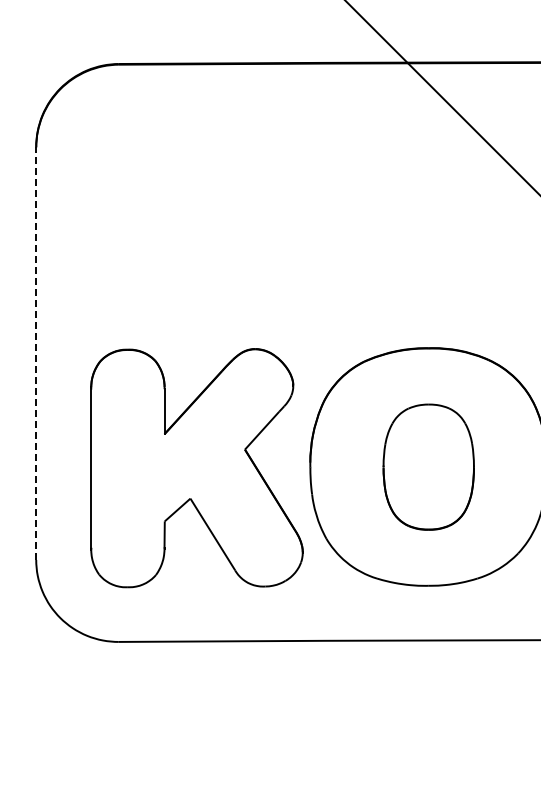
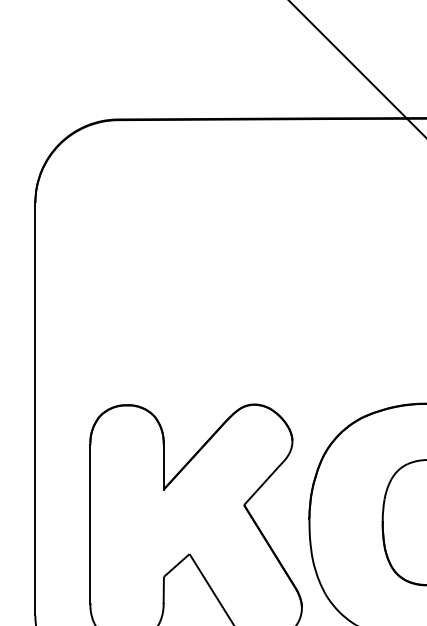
line: (36, 353) -> (35, 408), dashed -> solid

